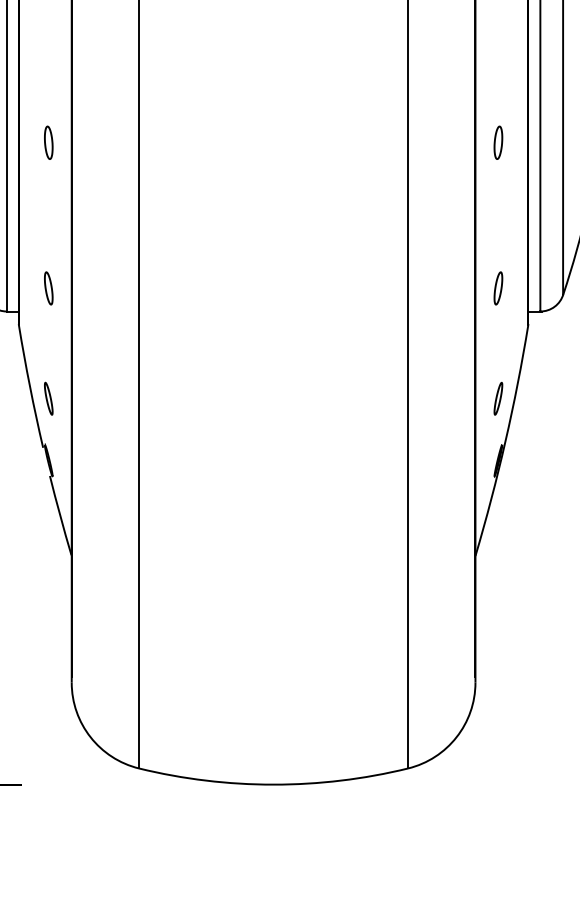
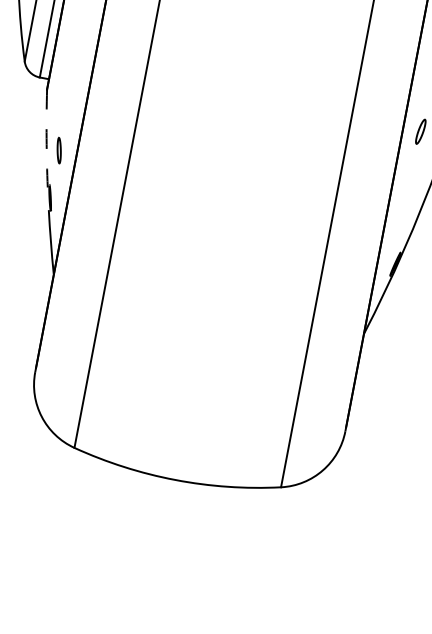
part: (48, 288) -> (75, 65), removed
arc: (30, 386) -> (47, 138), solid -> dashed
part: (498, 398) -> (404, 216), removed

